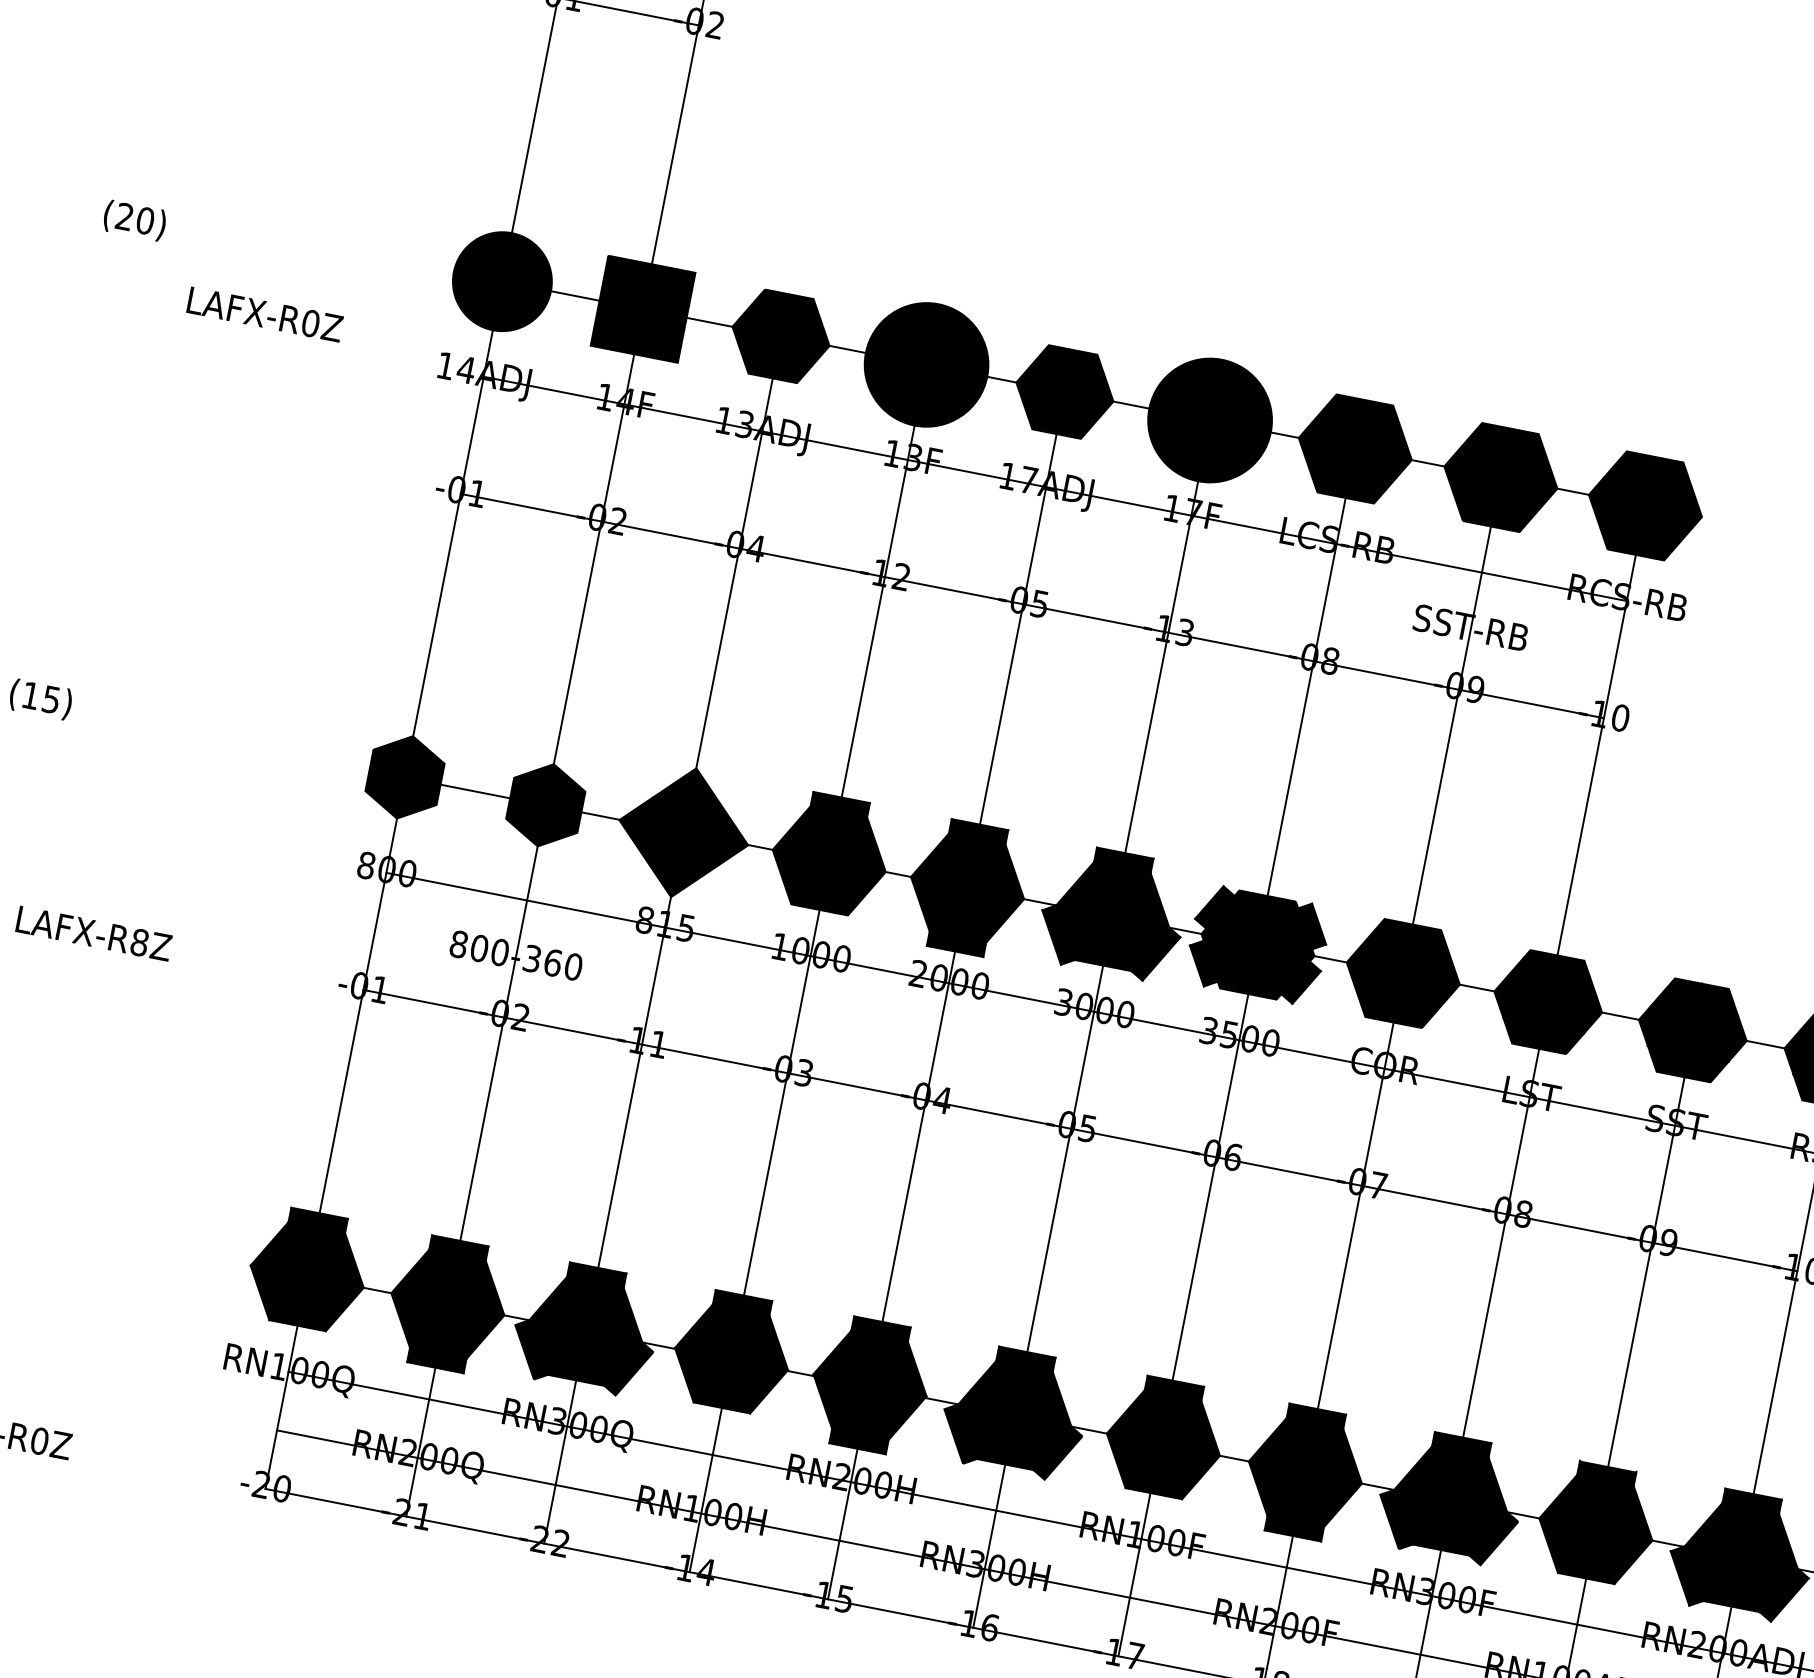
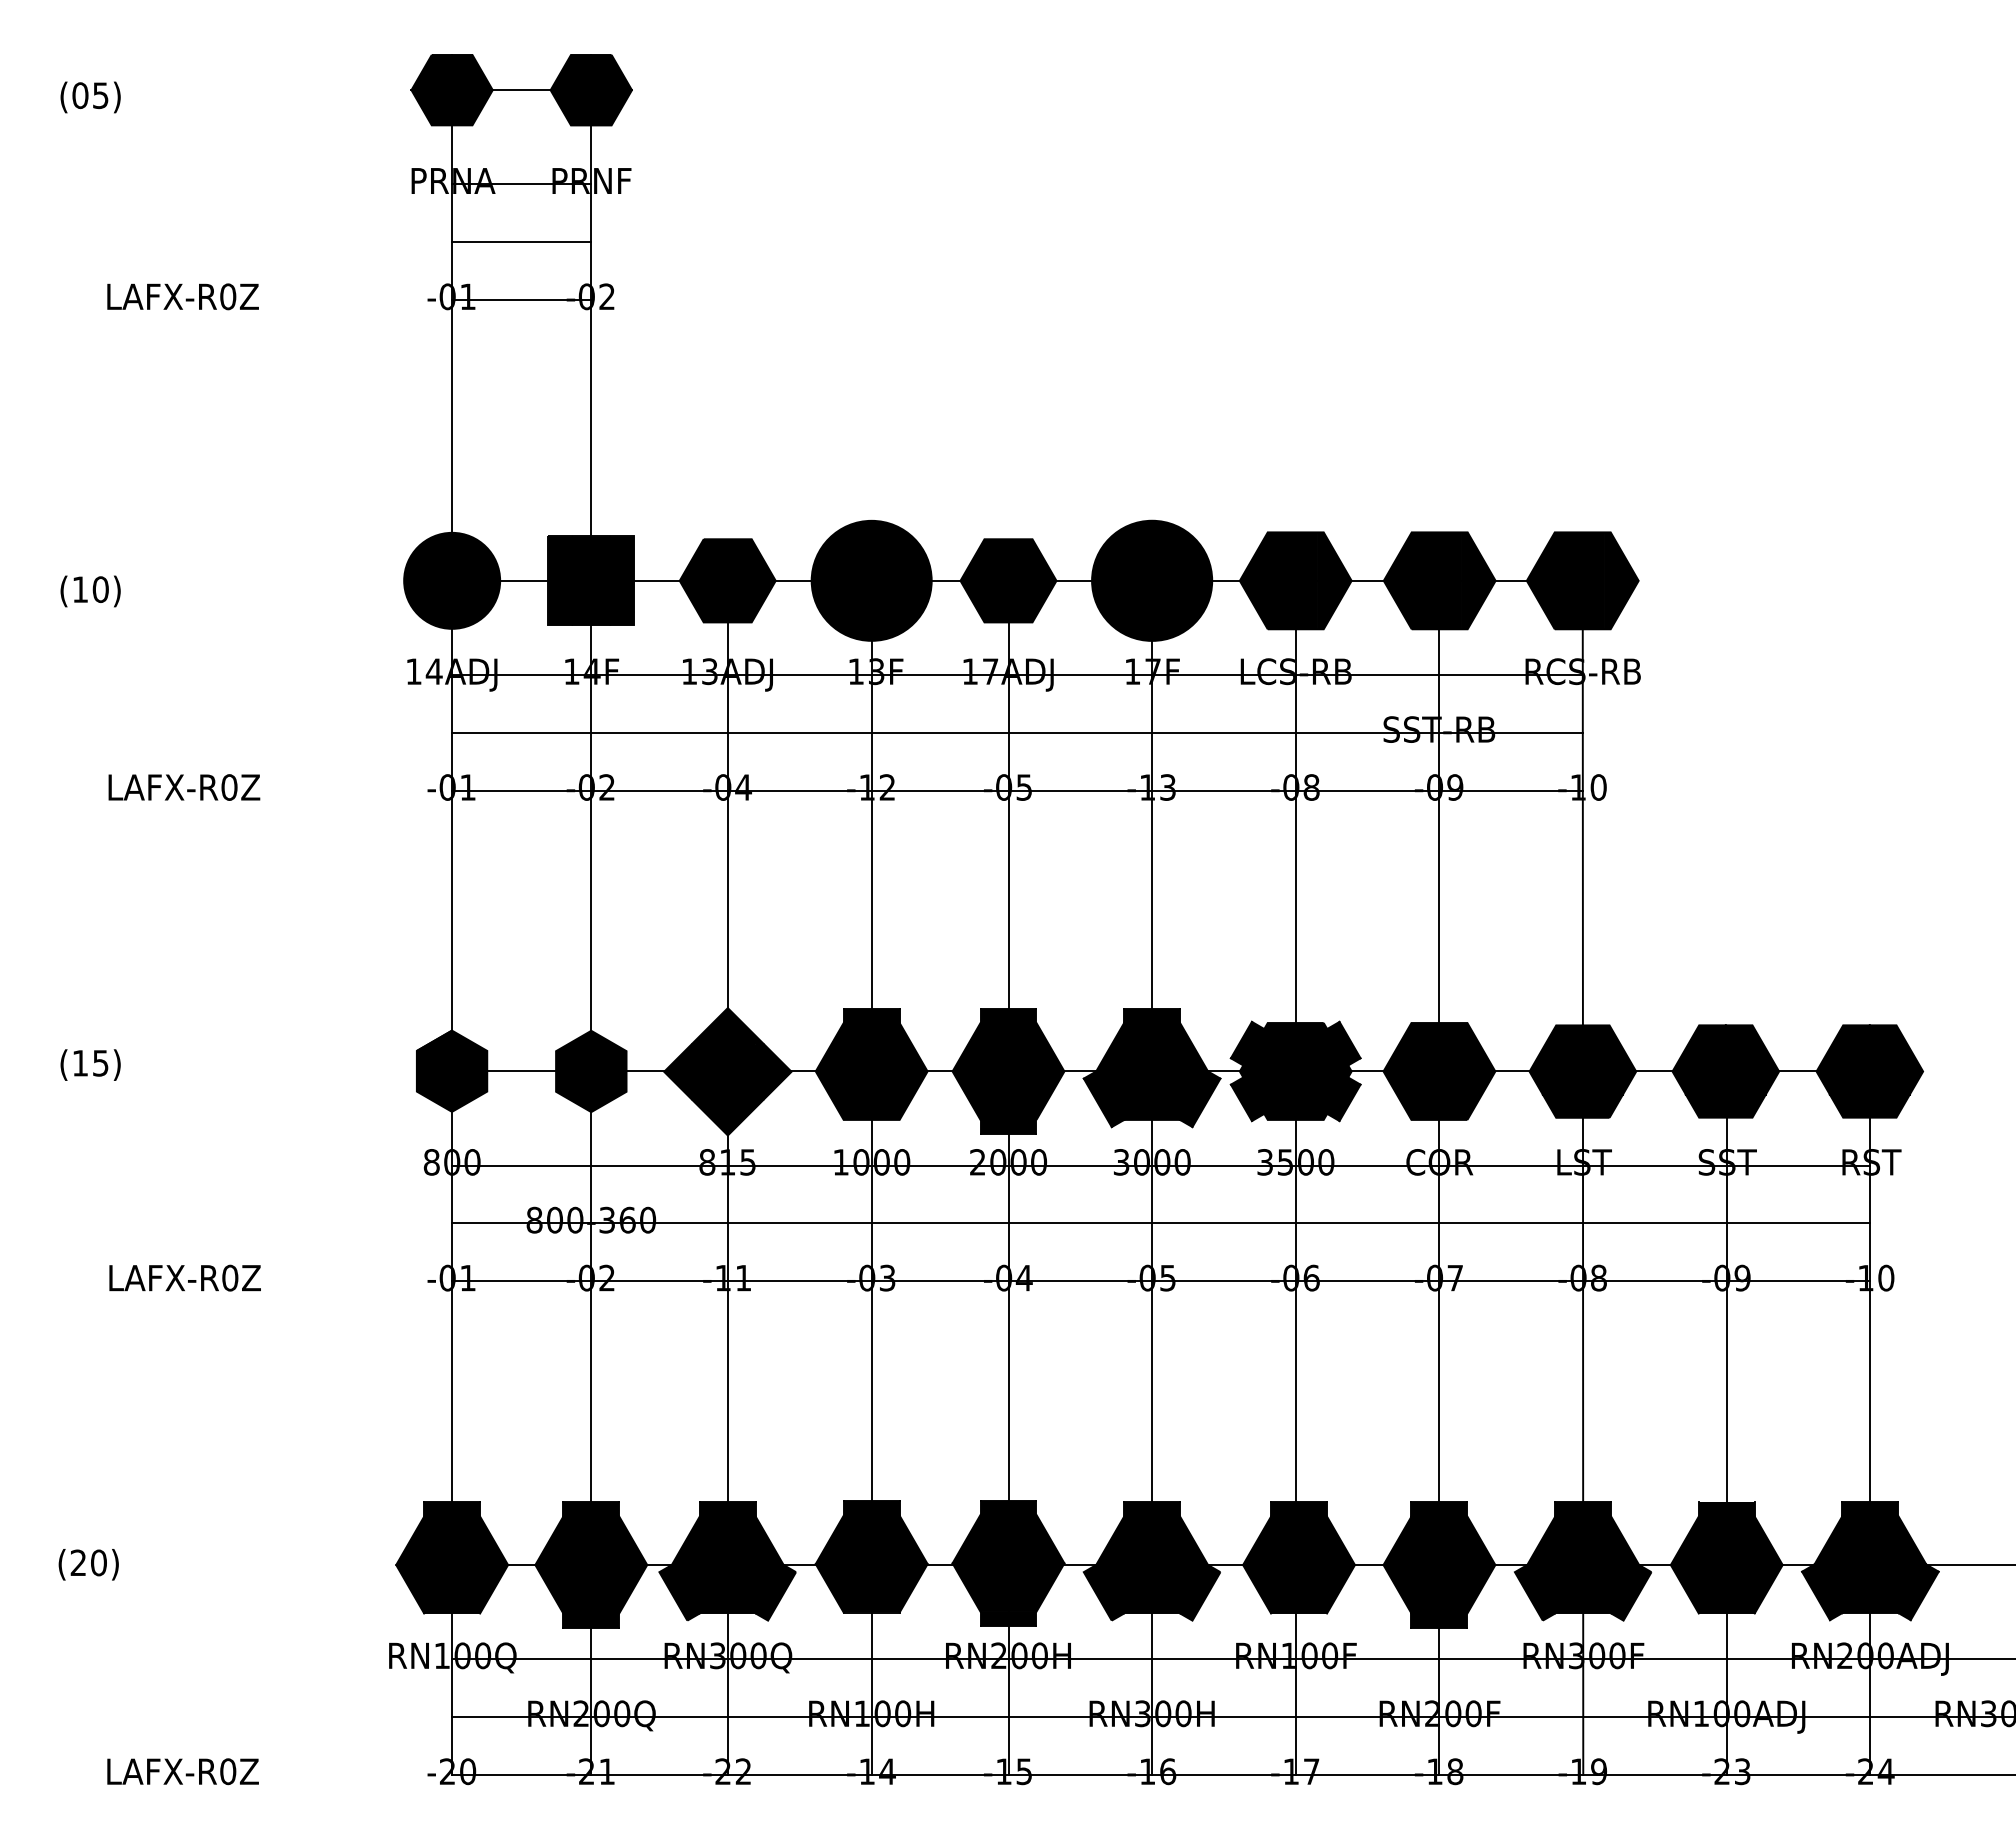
text: (123, 216) -> (79, 589), (20) -> (10)
text: (265, 314) -> (184, 787), moved
line: (1043, 547) -> (1017, 732), added
text: (139, 943) -> (230, 1278), LAFX-R8Z -> LAFX-R0Z
line: (1092, 1072) -> (1161, 1223), added

